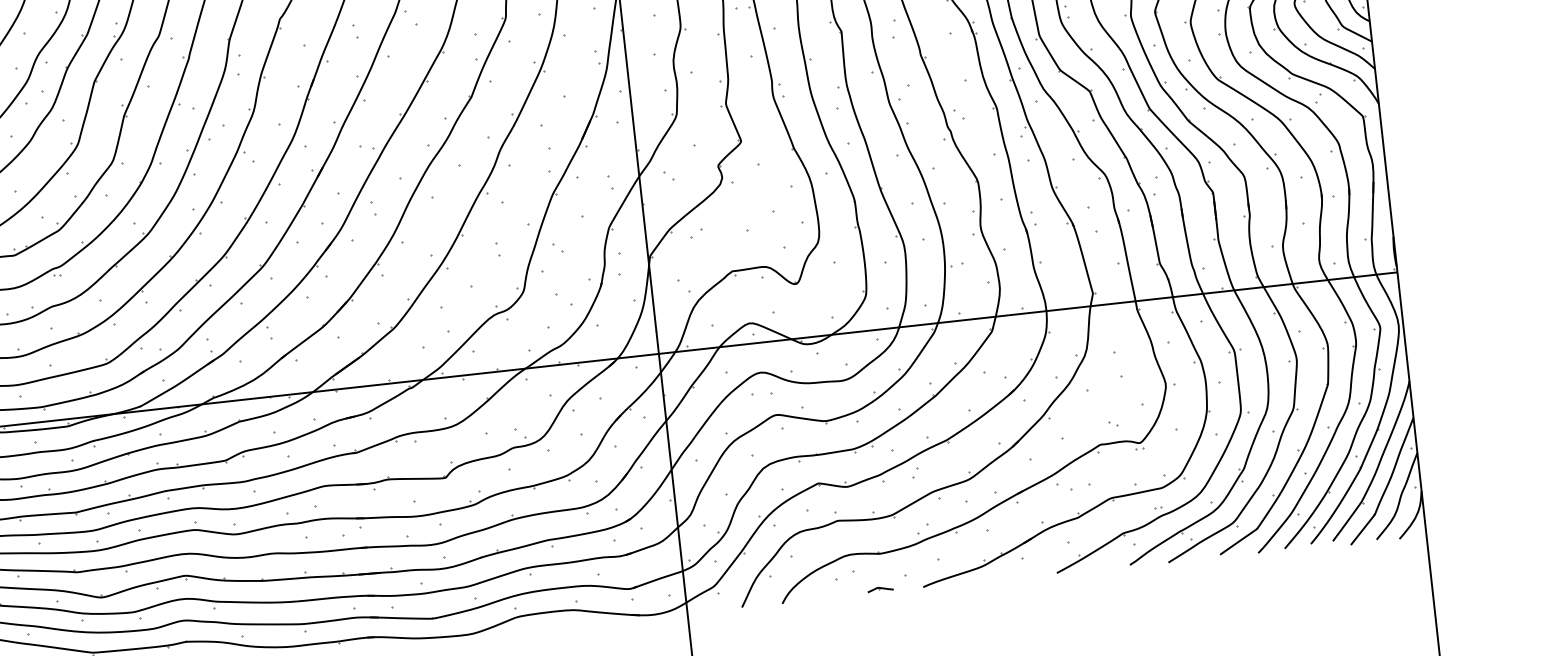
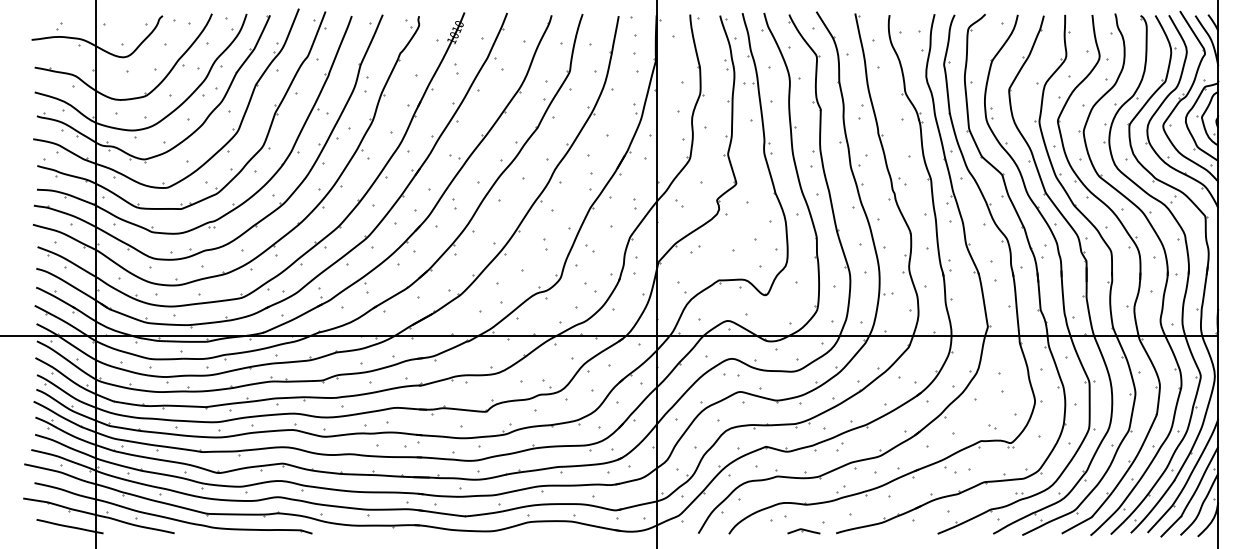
part: (880, 589) -> (803, 531), size x1.67

